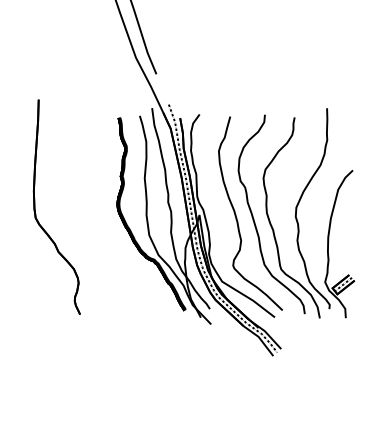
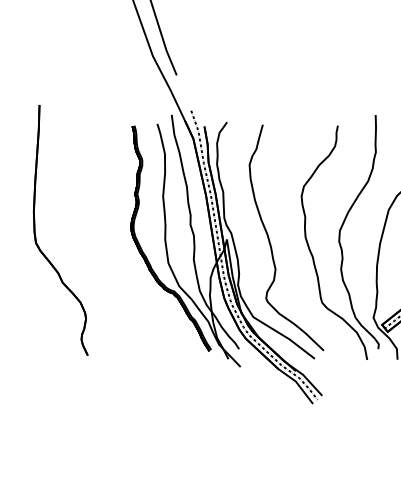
curve: (254, 218) -> (291, 243), removed

